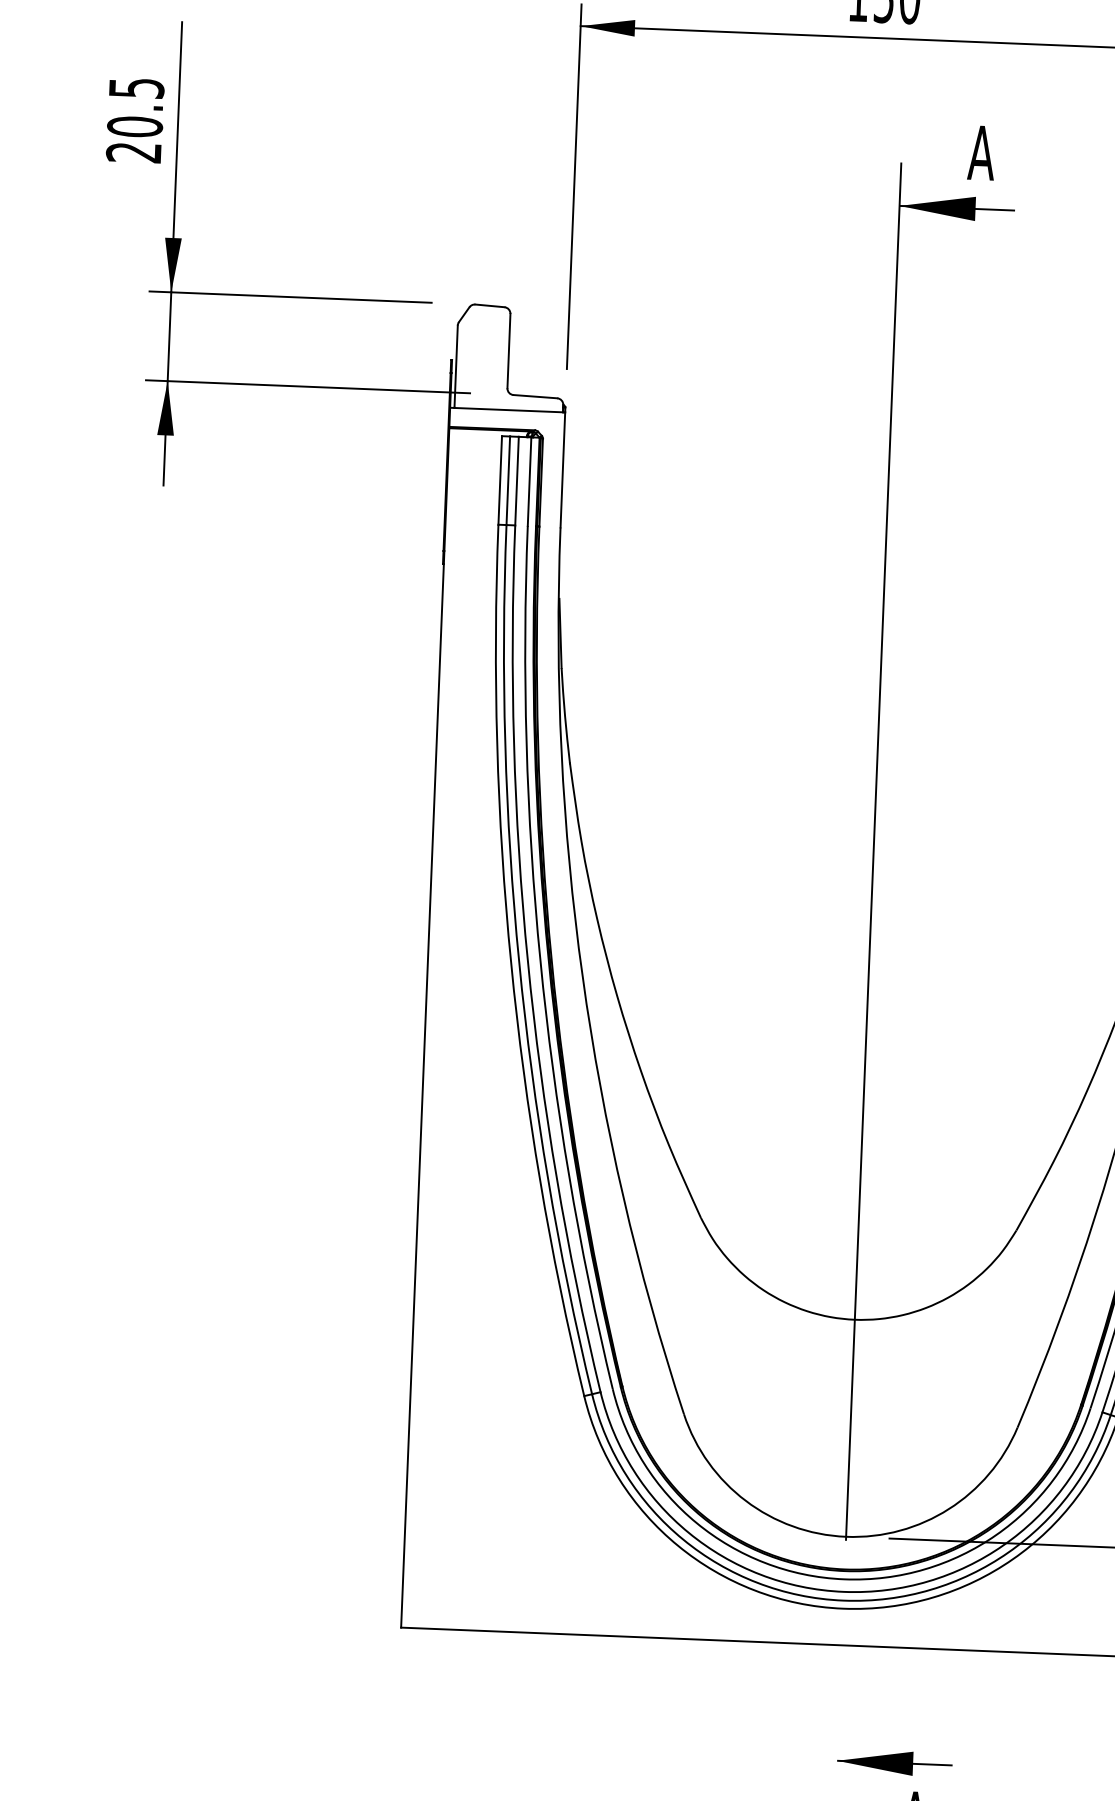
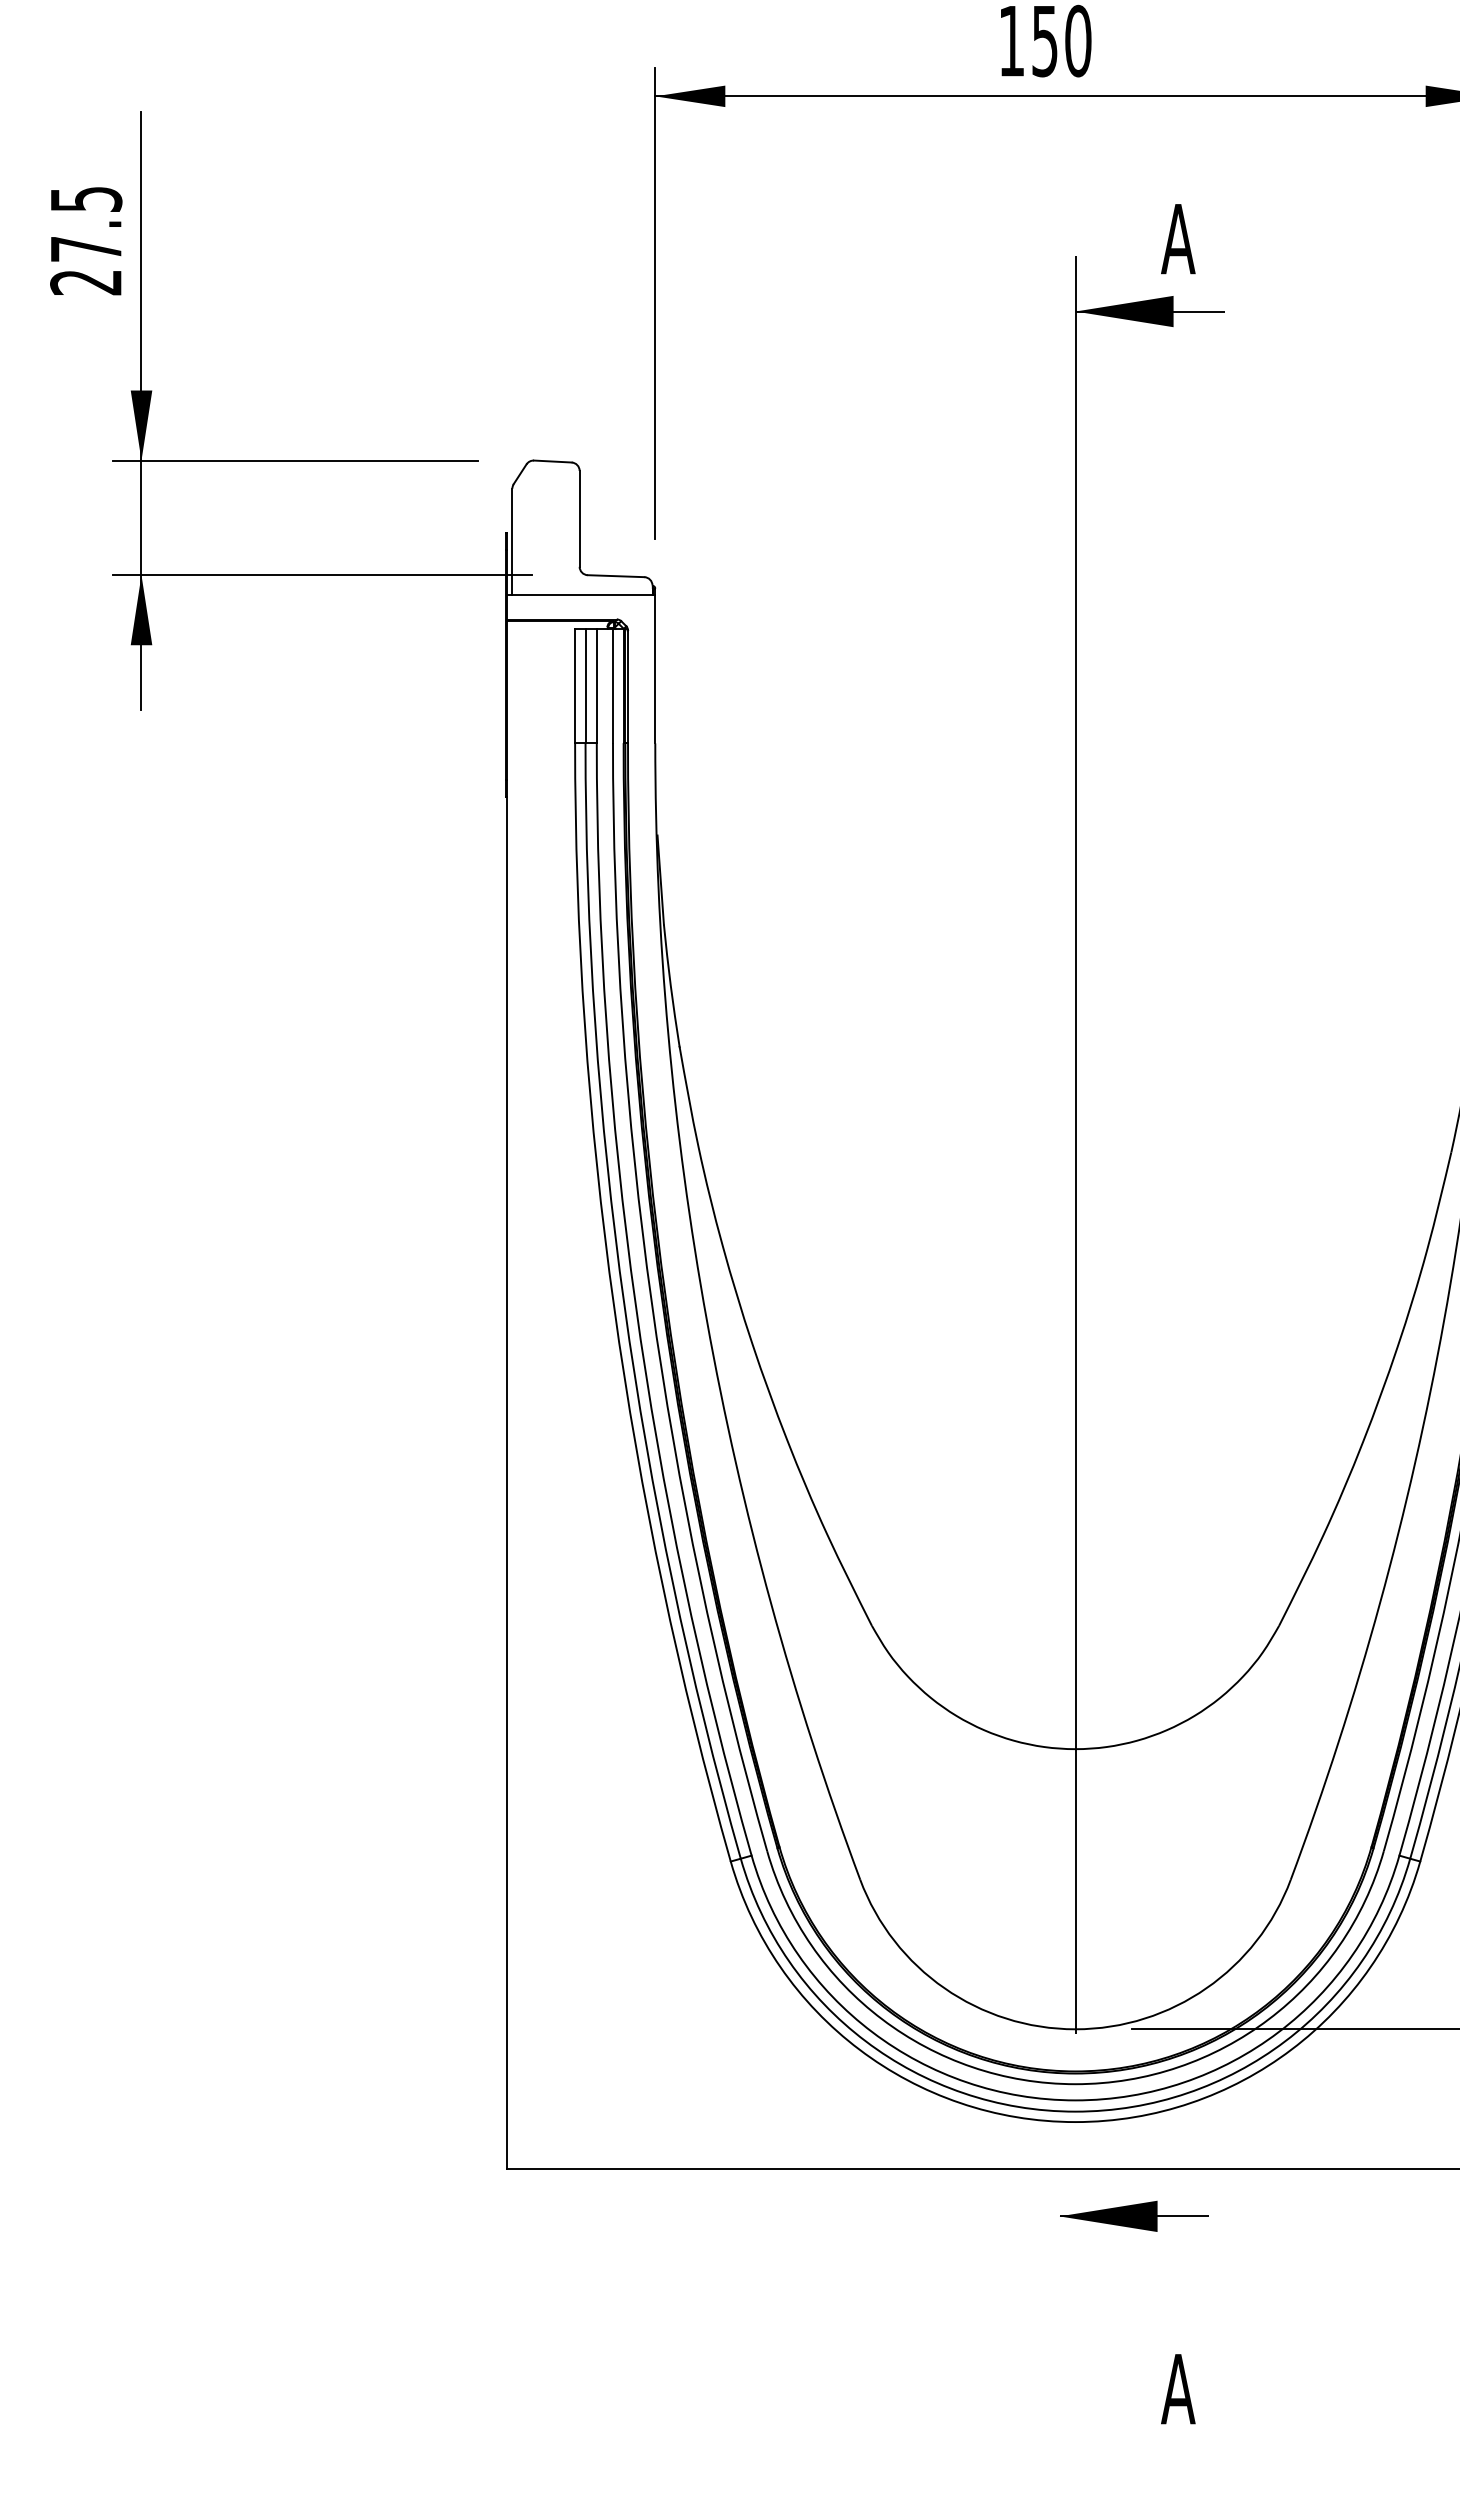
text: (135, 127) -> (86, 249), 20.5 -> 27.5
part: (895, 1762) -> (1134, 2215), moved

